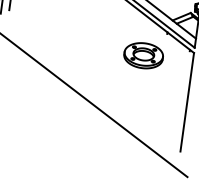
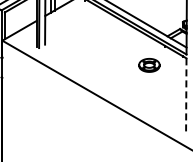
part: (143, 55) -> (149, 65), size x0.7
line: (187, 103) -> (186, 96), solid -> dashed

